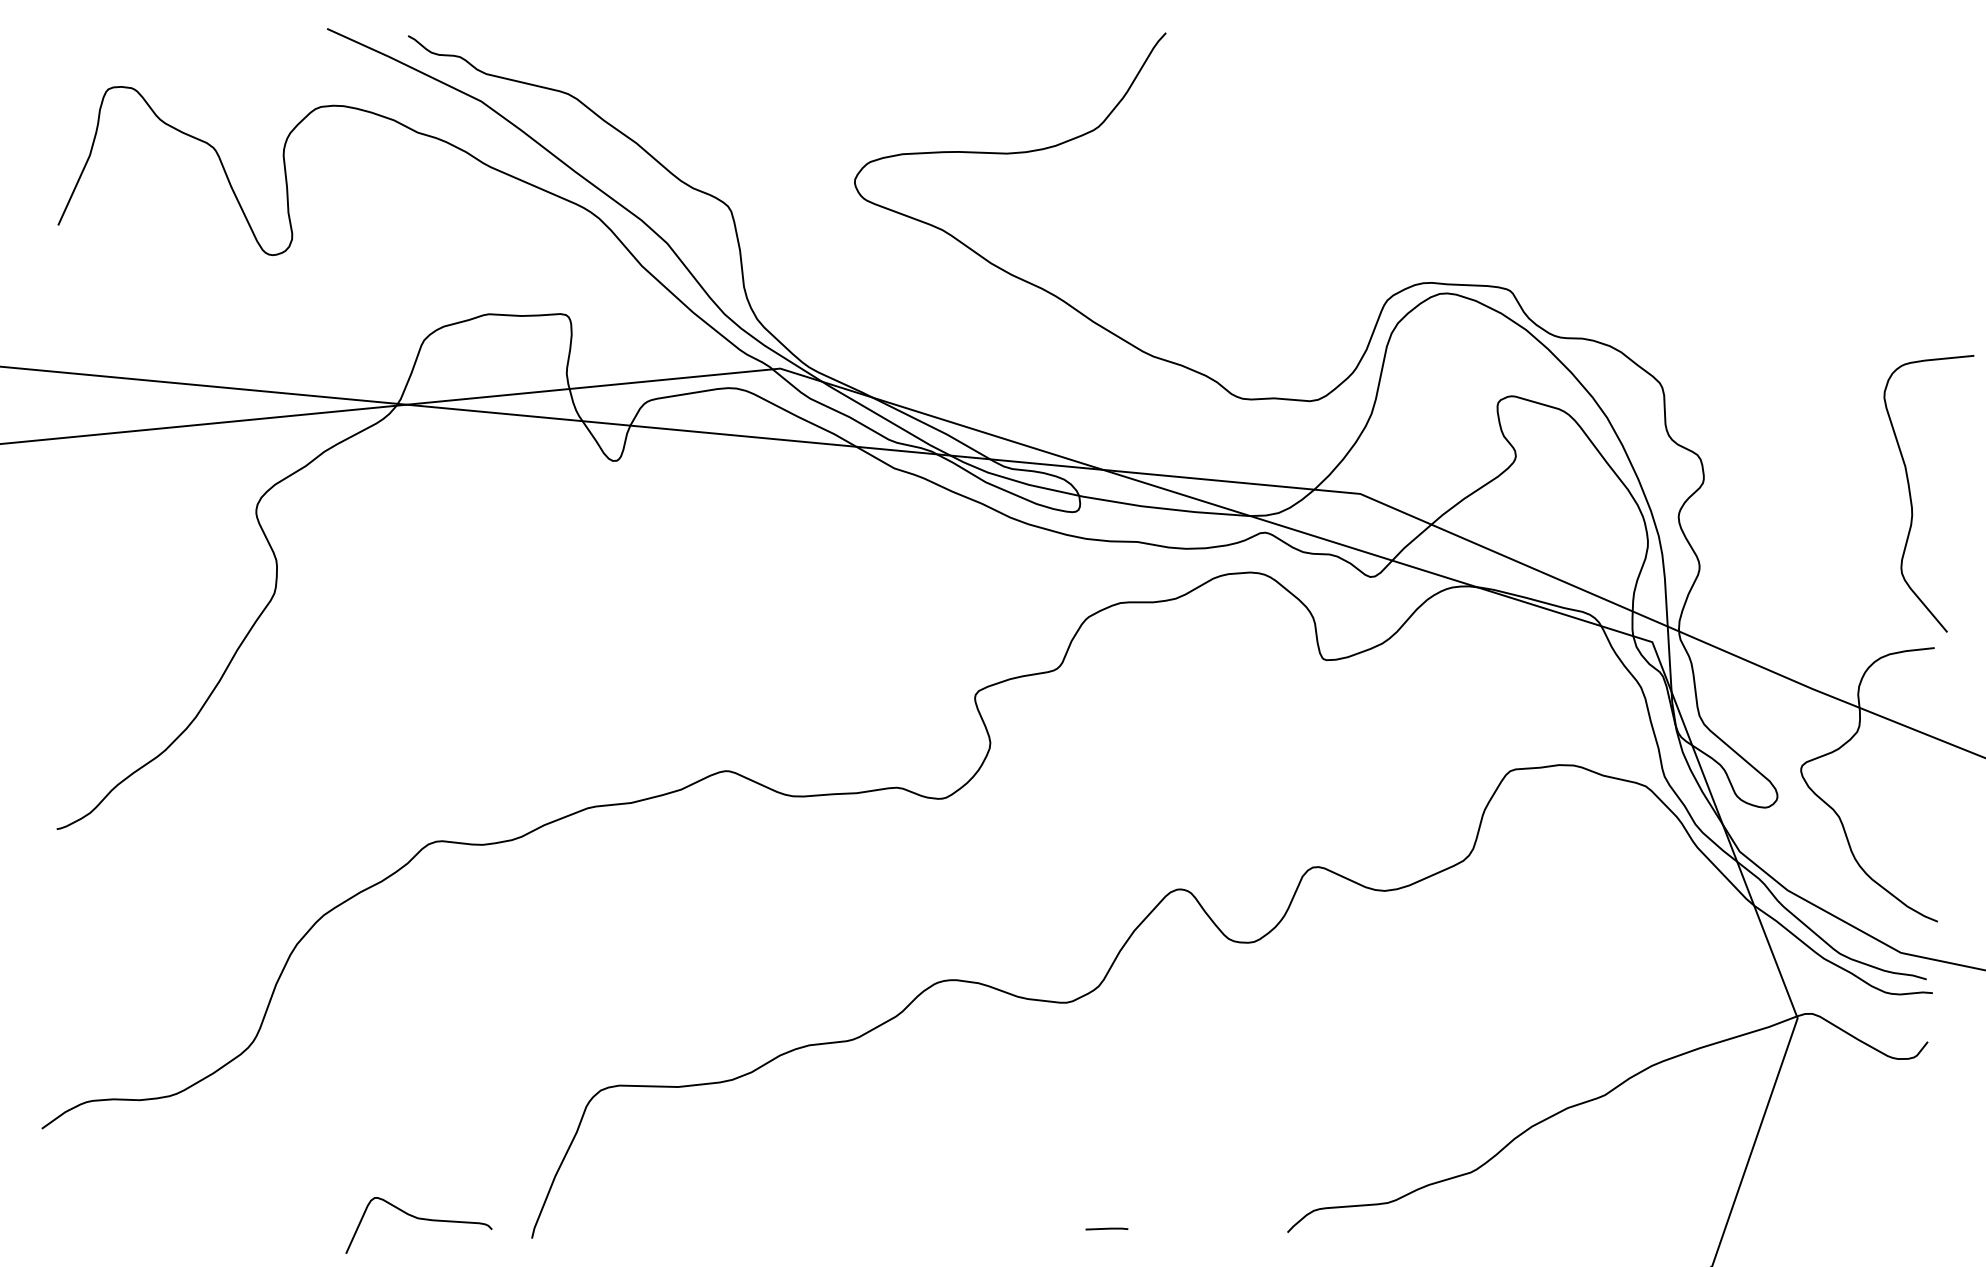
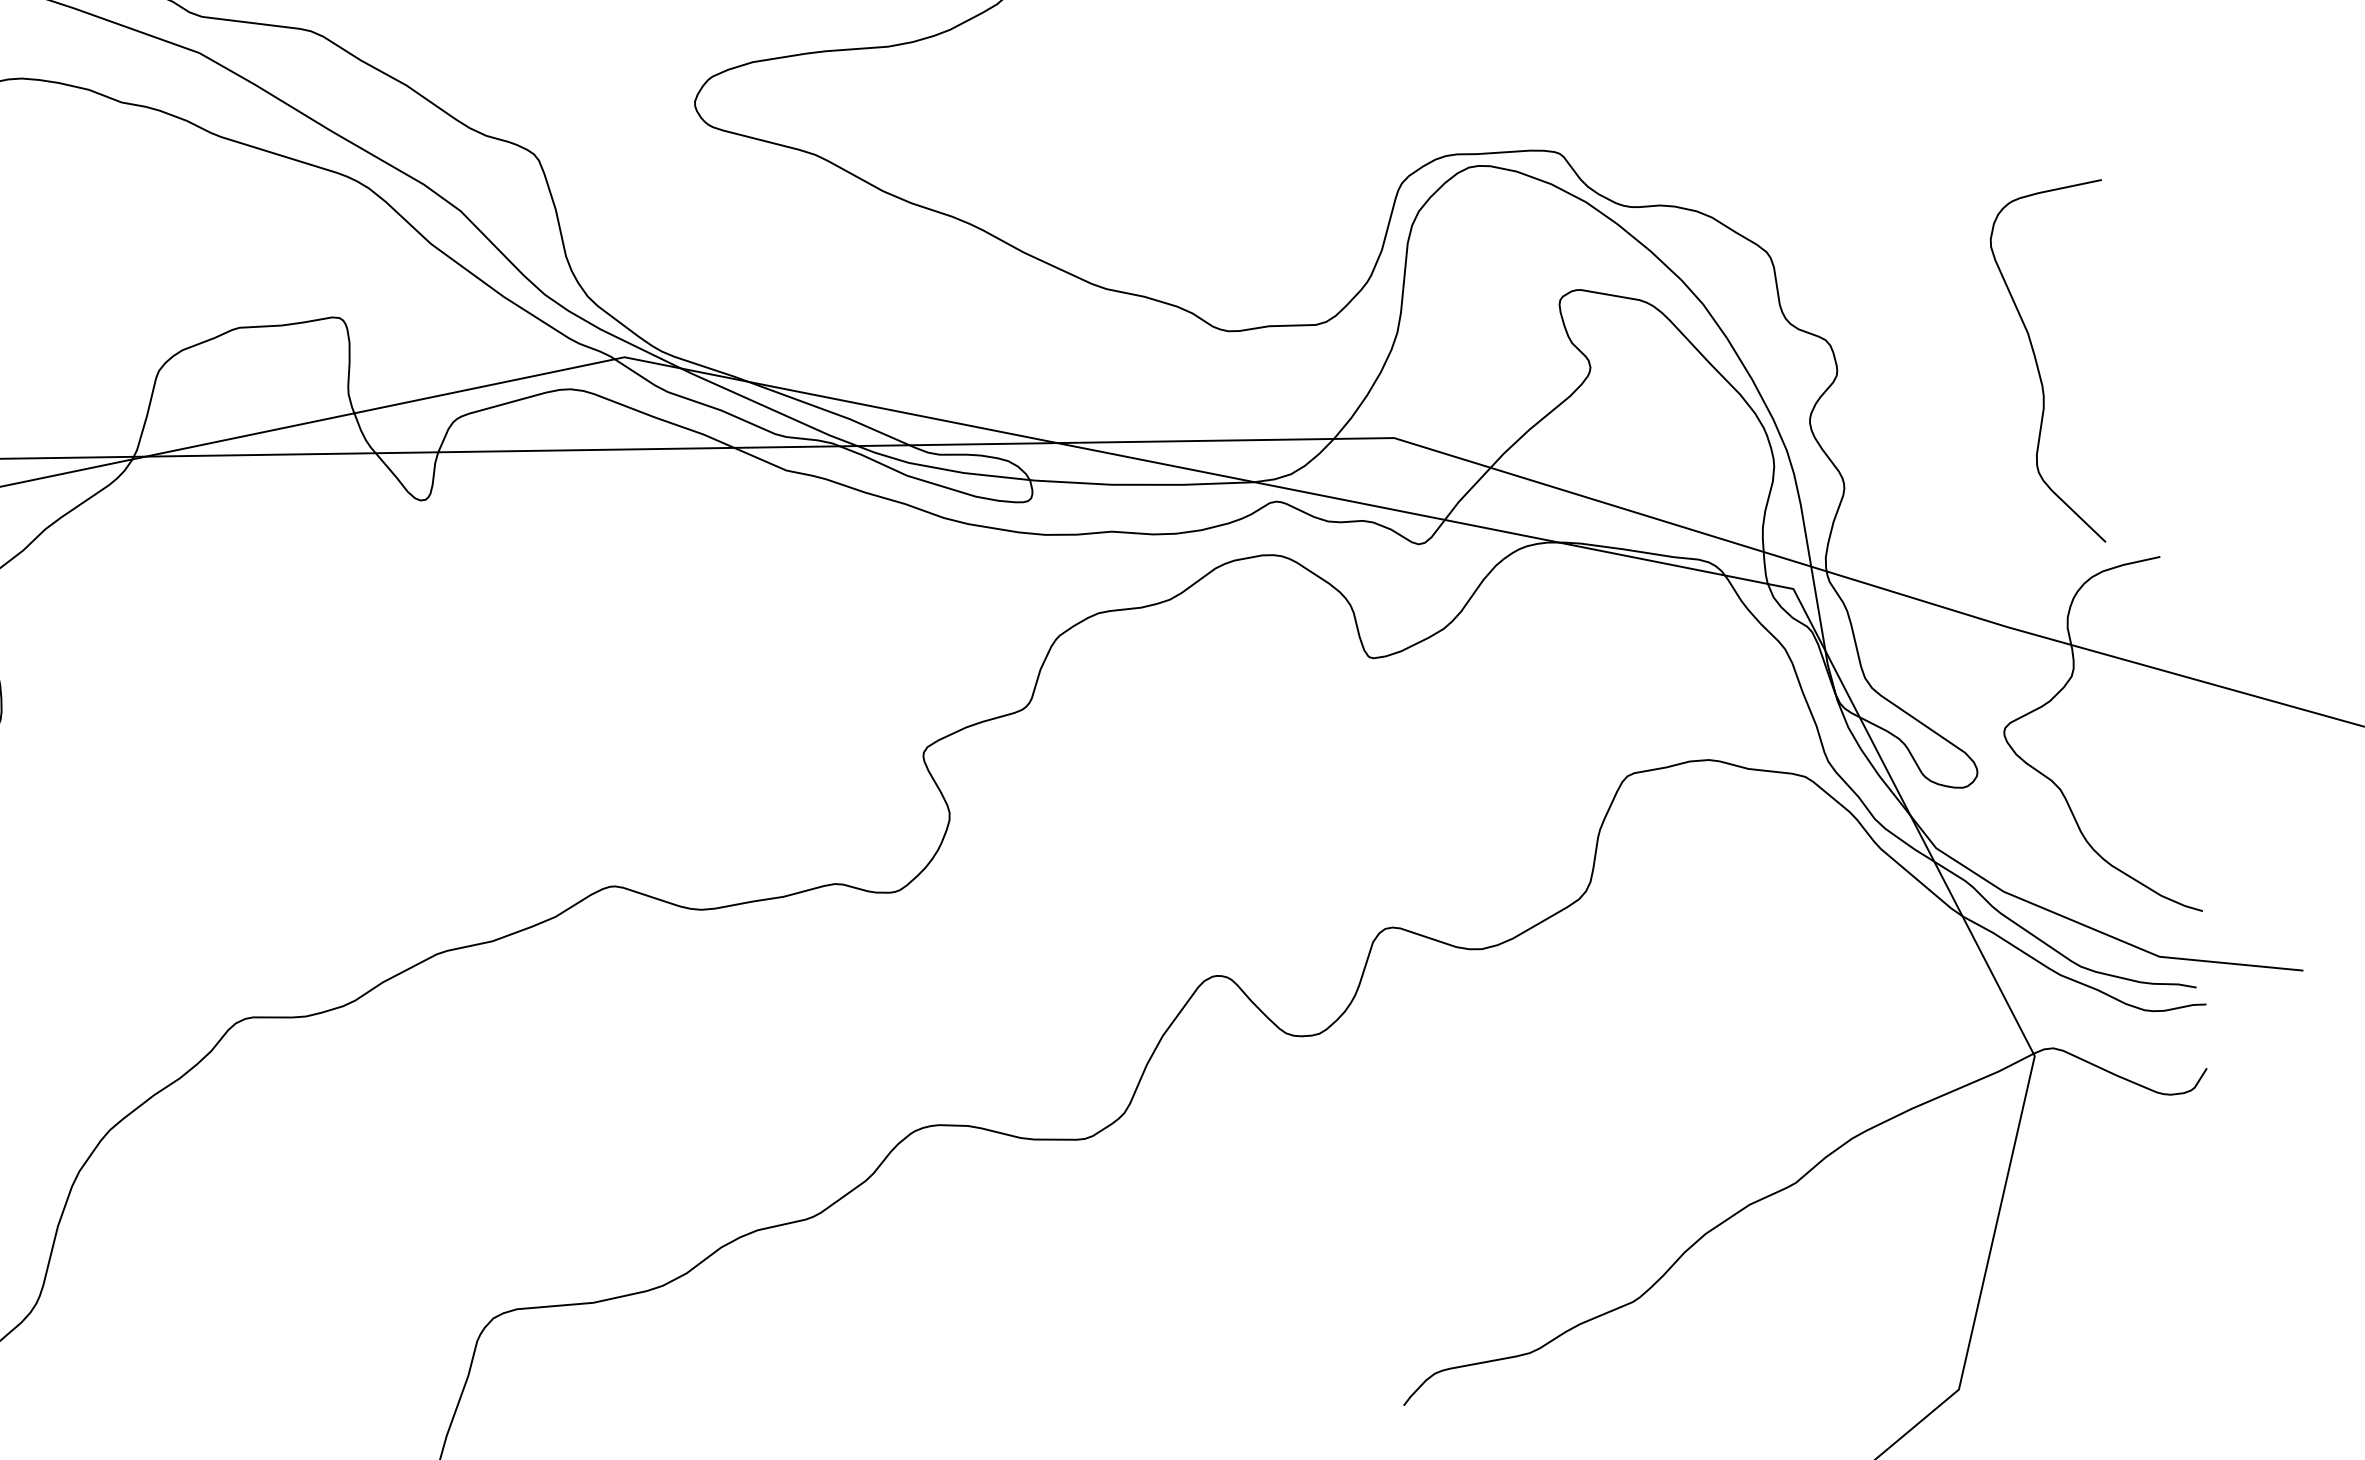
curve: (1911, 495) -> (2040, 369), moved
line: (1106, 1228) -> (1168, 1425), removed

